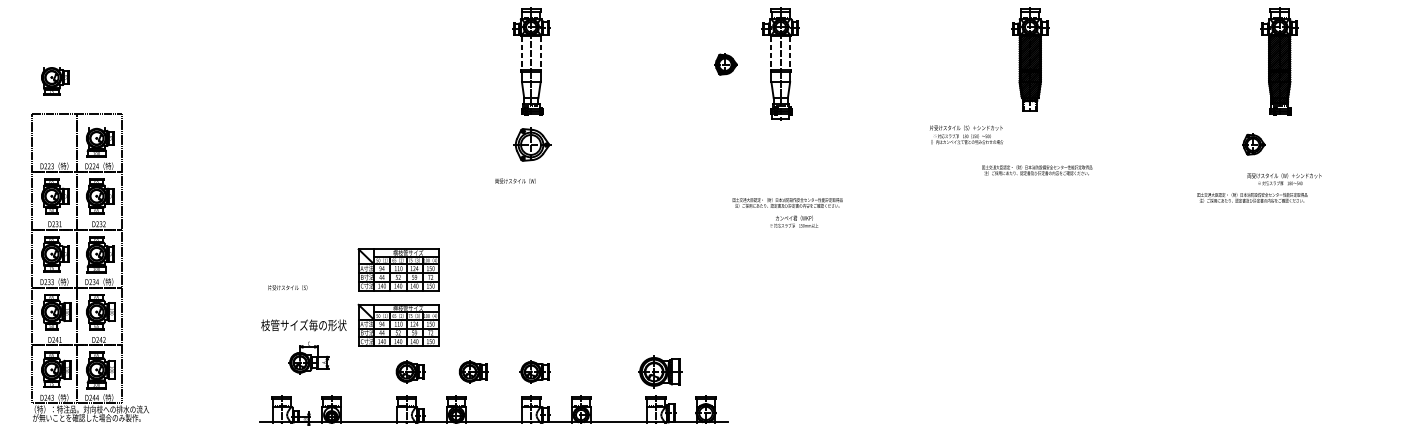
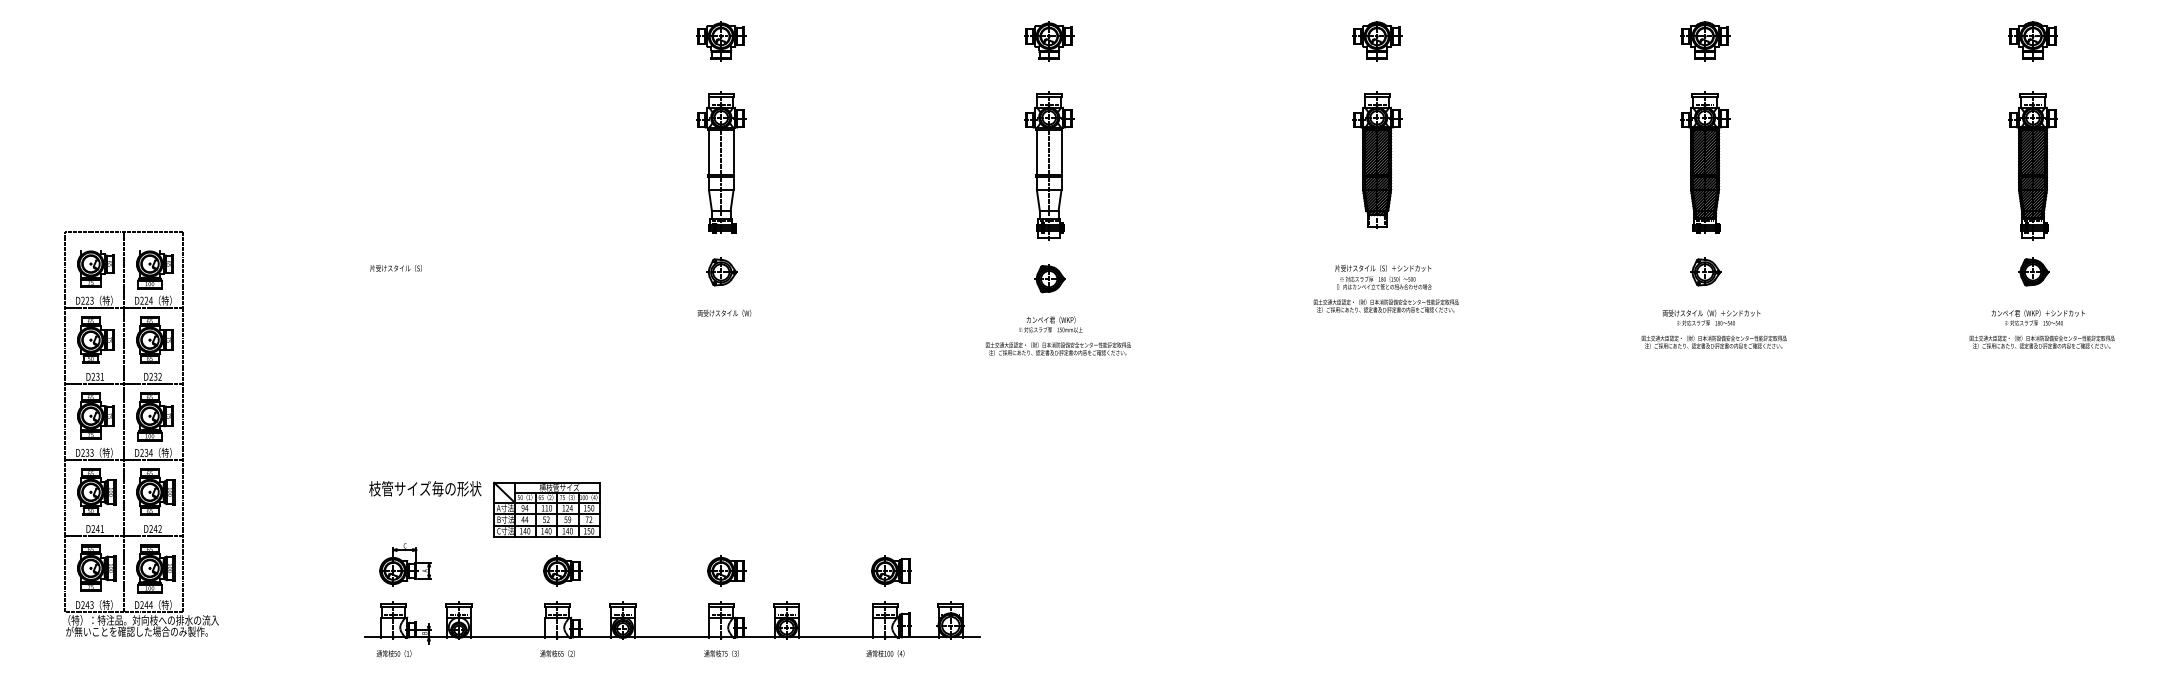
line: (521, 53) -> (708, 152), dashed -> solid
line: (540, 53) -> (733, 152), dashed -> solid
line: (771, 53) -> (1036, 152), dashed -> solid
line: (790, 53) -> (1061, 152), dashed -> solid
part: (725, 64) -> (1049, 278), moved
part: (55, 80) -> (95, 268), moved
text: (966, 134) -> (1383, 276), moved
part: (531, 144) -> (721, 271), size x0.62
part: (1253, 144) -> (1705, 271), moved
text: (515, 180) -> (724, 312), moved
text: (1251, 197) -> (1713, 341), moved
text: (793, 221) -> (1050, 324), moved
part: (398, 269) -> (546, 436), removed
text: (287, 287) -> (395, 268), moved
text: (304, 325) -> (425, 488), moved
part: (309, 357) -> (405, 564), moved
part: (473, 371) -> (645, 570), removed
part: (660, 371) -> (891, 570), size x0.71

